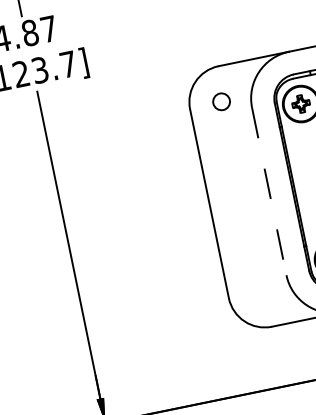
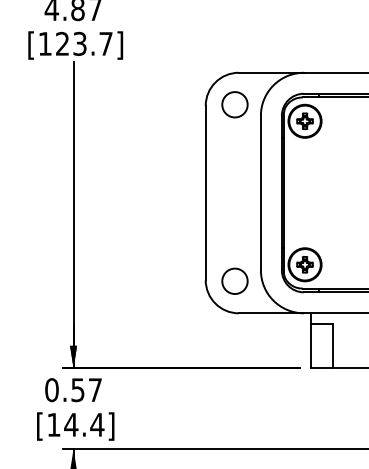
circle: (220, 101) -> (234, 104), size x1.67
line: (268, 192) -> (260, 193), dashed -> solid
circle: (260, 292) -> (234, 280), added

